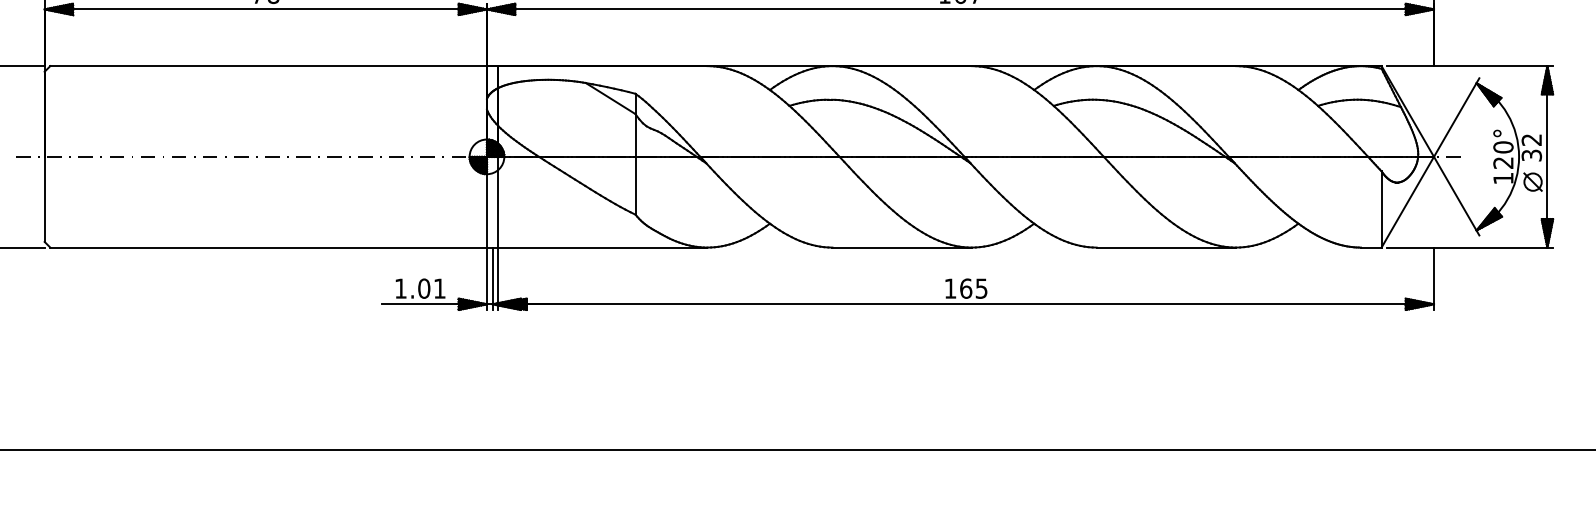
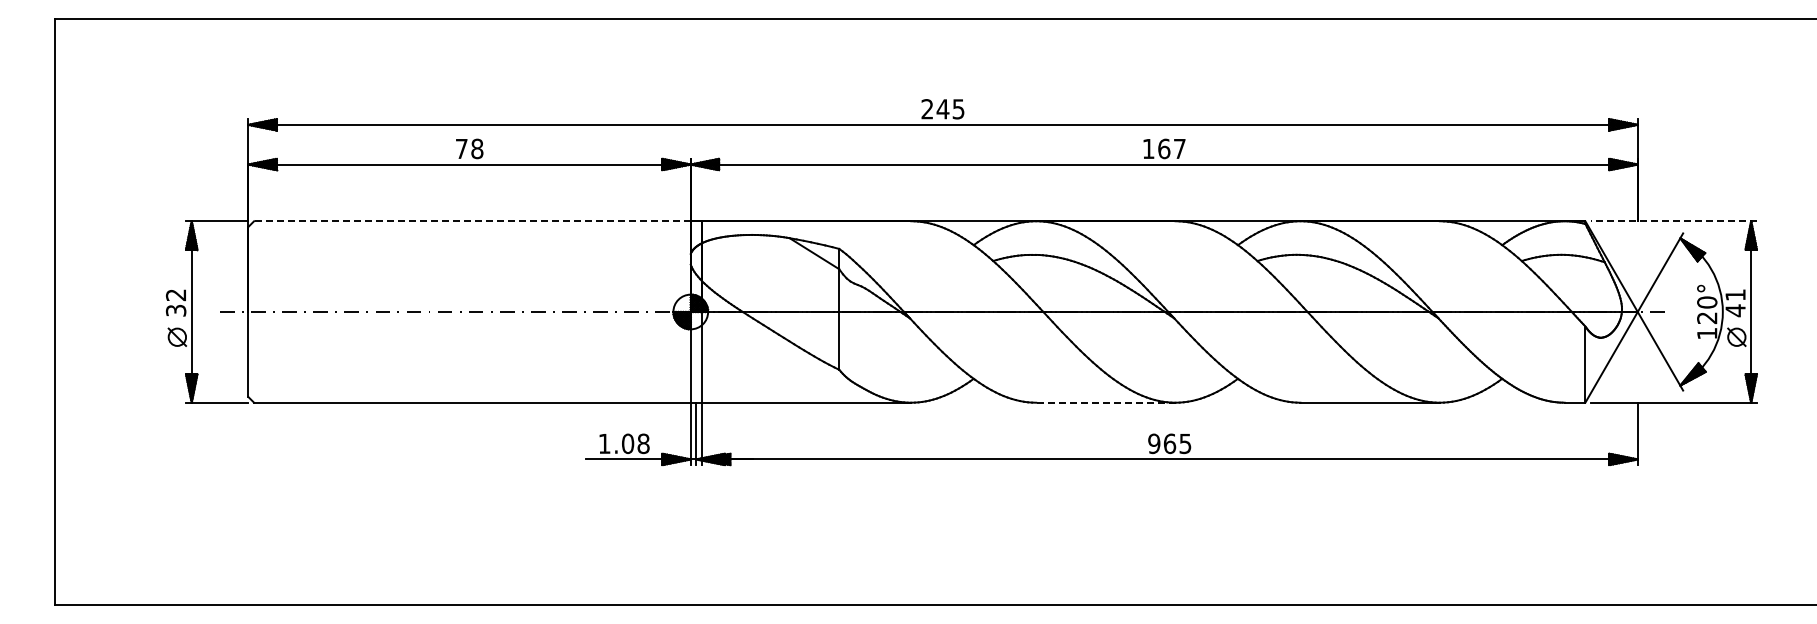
line: (267, 66) -> (471, 221), solid -> dashed
line: (1469, 66) -> (1673, 221), solid -> dashed
text: (1531, 148) -> (1735, 303), 32 -> 41
line: (901, 247) -> (1105, 402), solid -> dashed
text: (439, 288) -> (643, 443), 1.01 -> 1.08
text: (950, 288) -> (1154, 443), 165 -> 965

